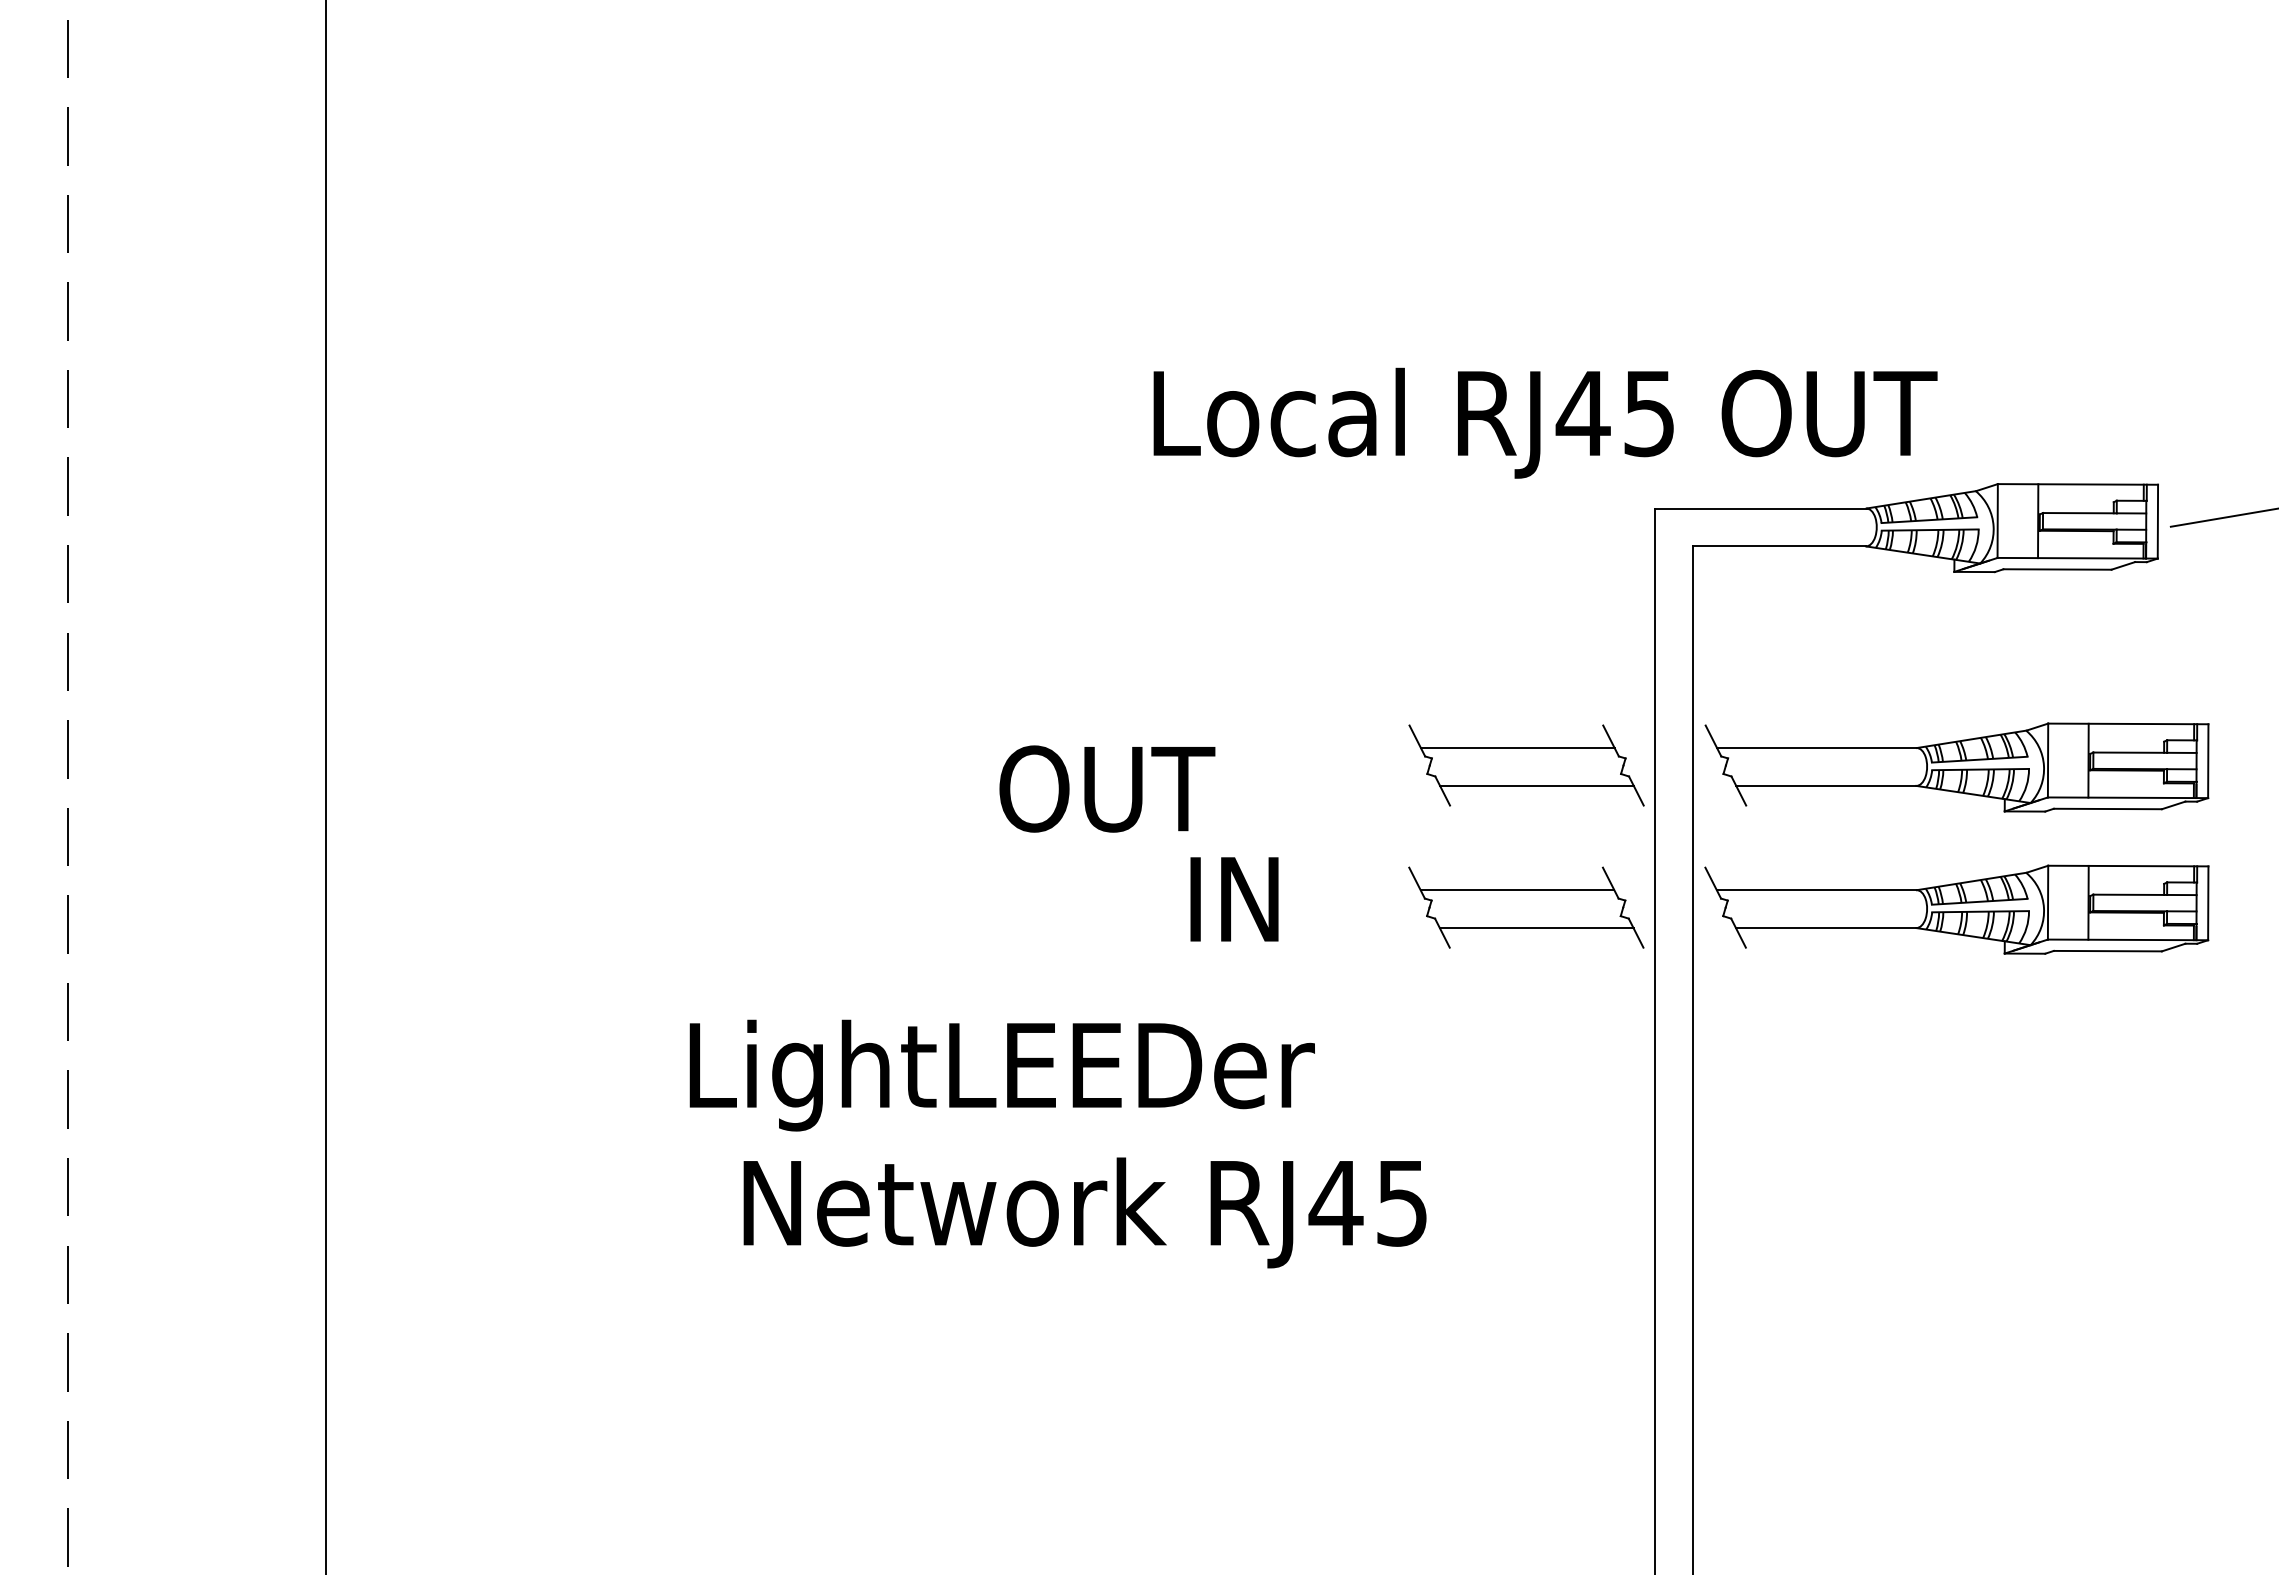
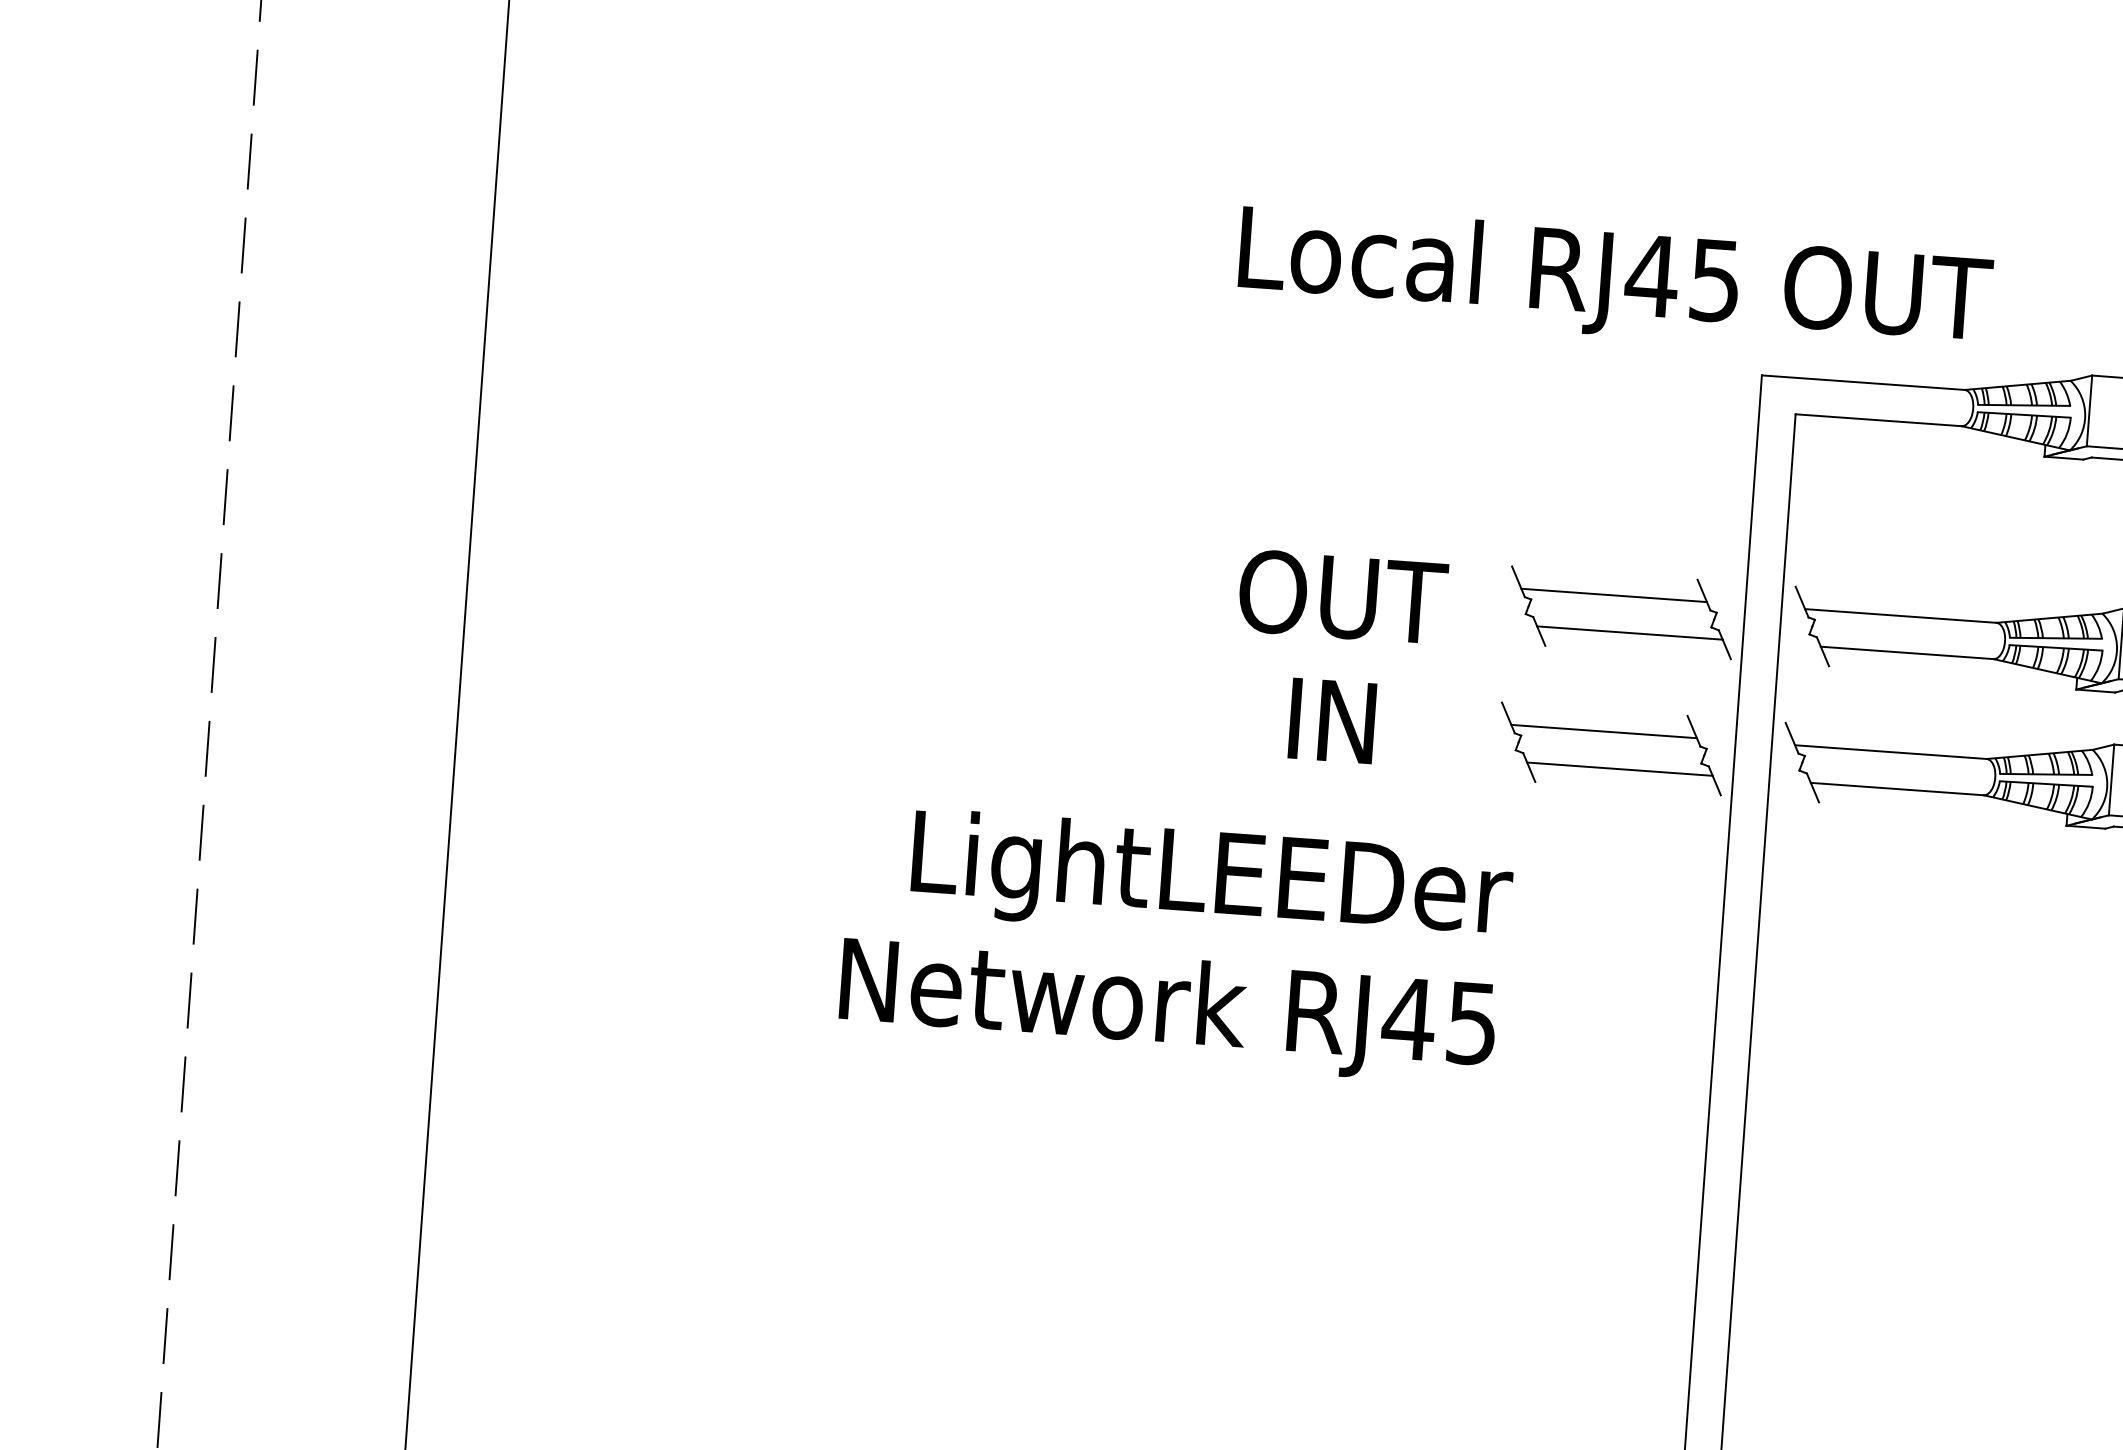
text: (1545, 422) -> (1615, 282), moved
text: (1107, 788) -> (1343, 596), moved
text: (1001, 1075) -> (1211, 881), moved

